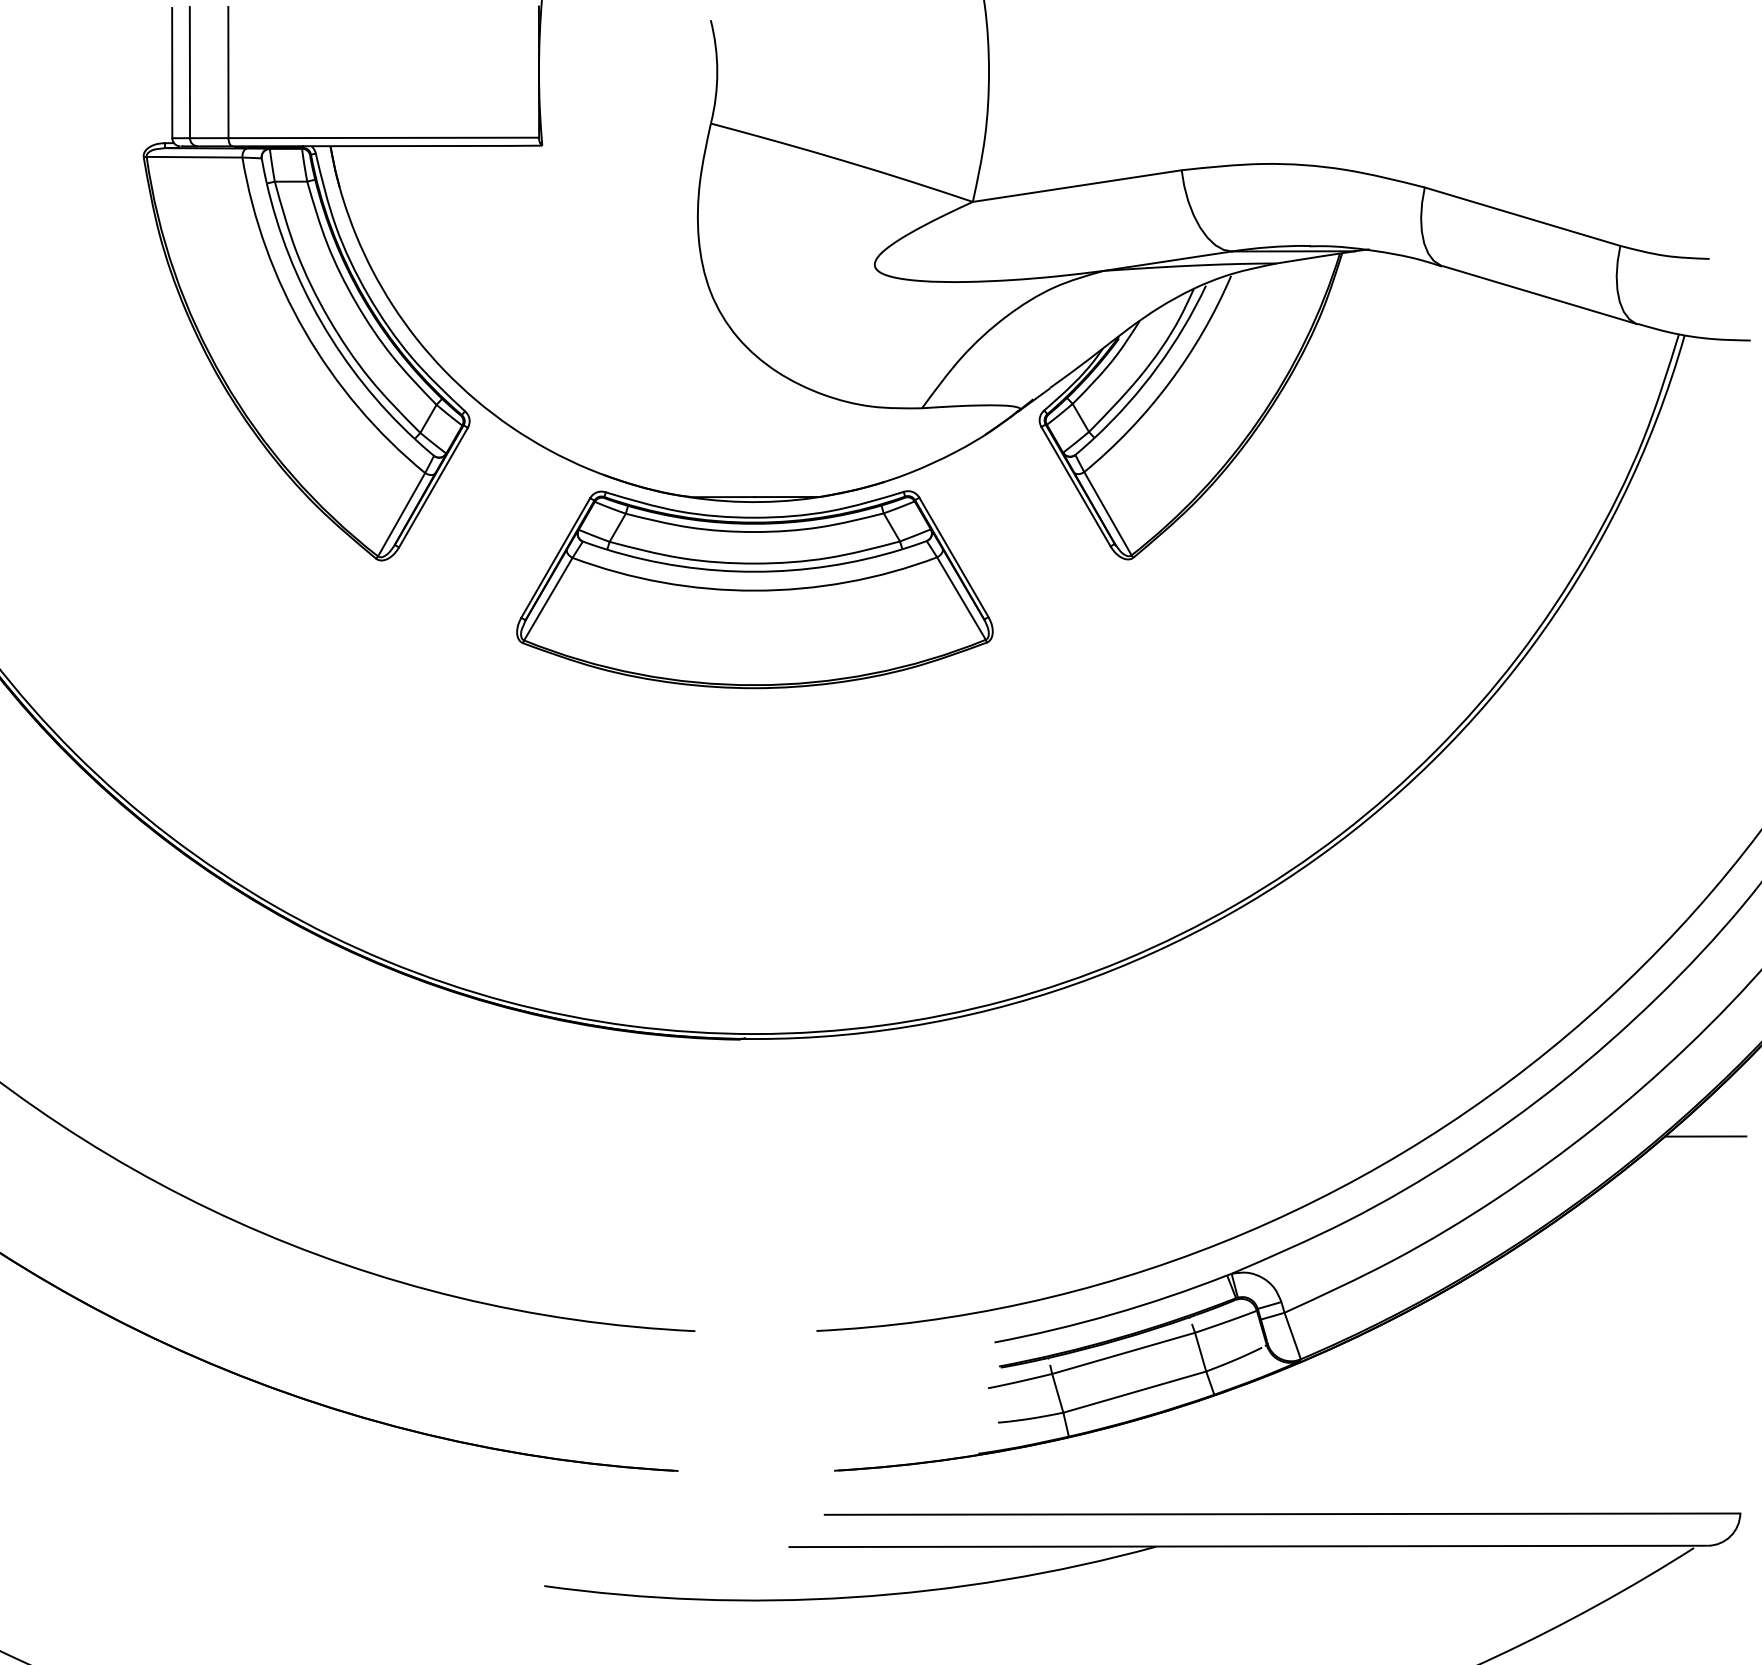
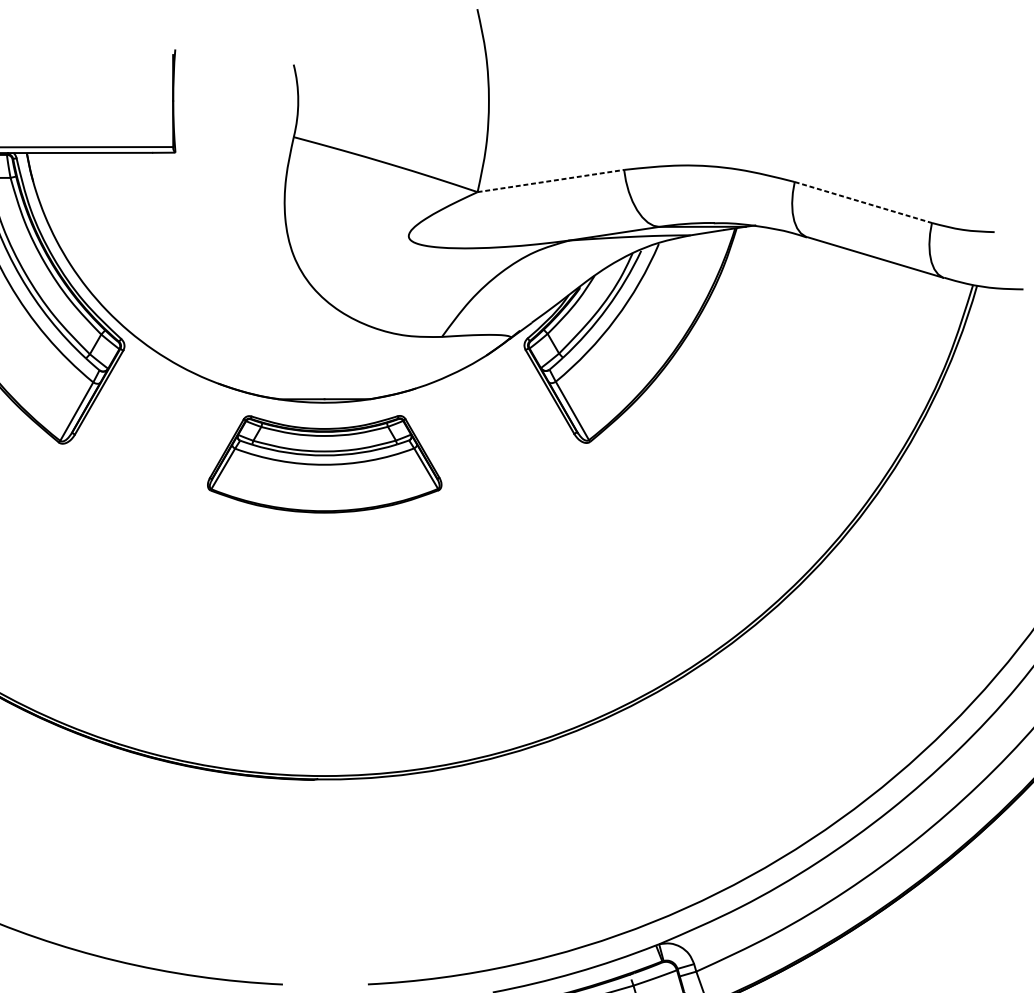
line: (1077, 186) -> (551, 181), solid -> dashed
line: (1523, 216) -> (864, 202), solid -> dashed
part: (754, 589) -> (324, 464), size x0.7
line: (1705, 1136) -> (991, 847), removed

